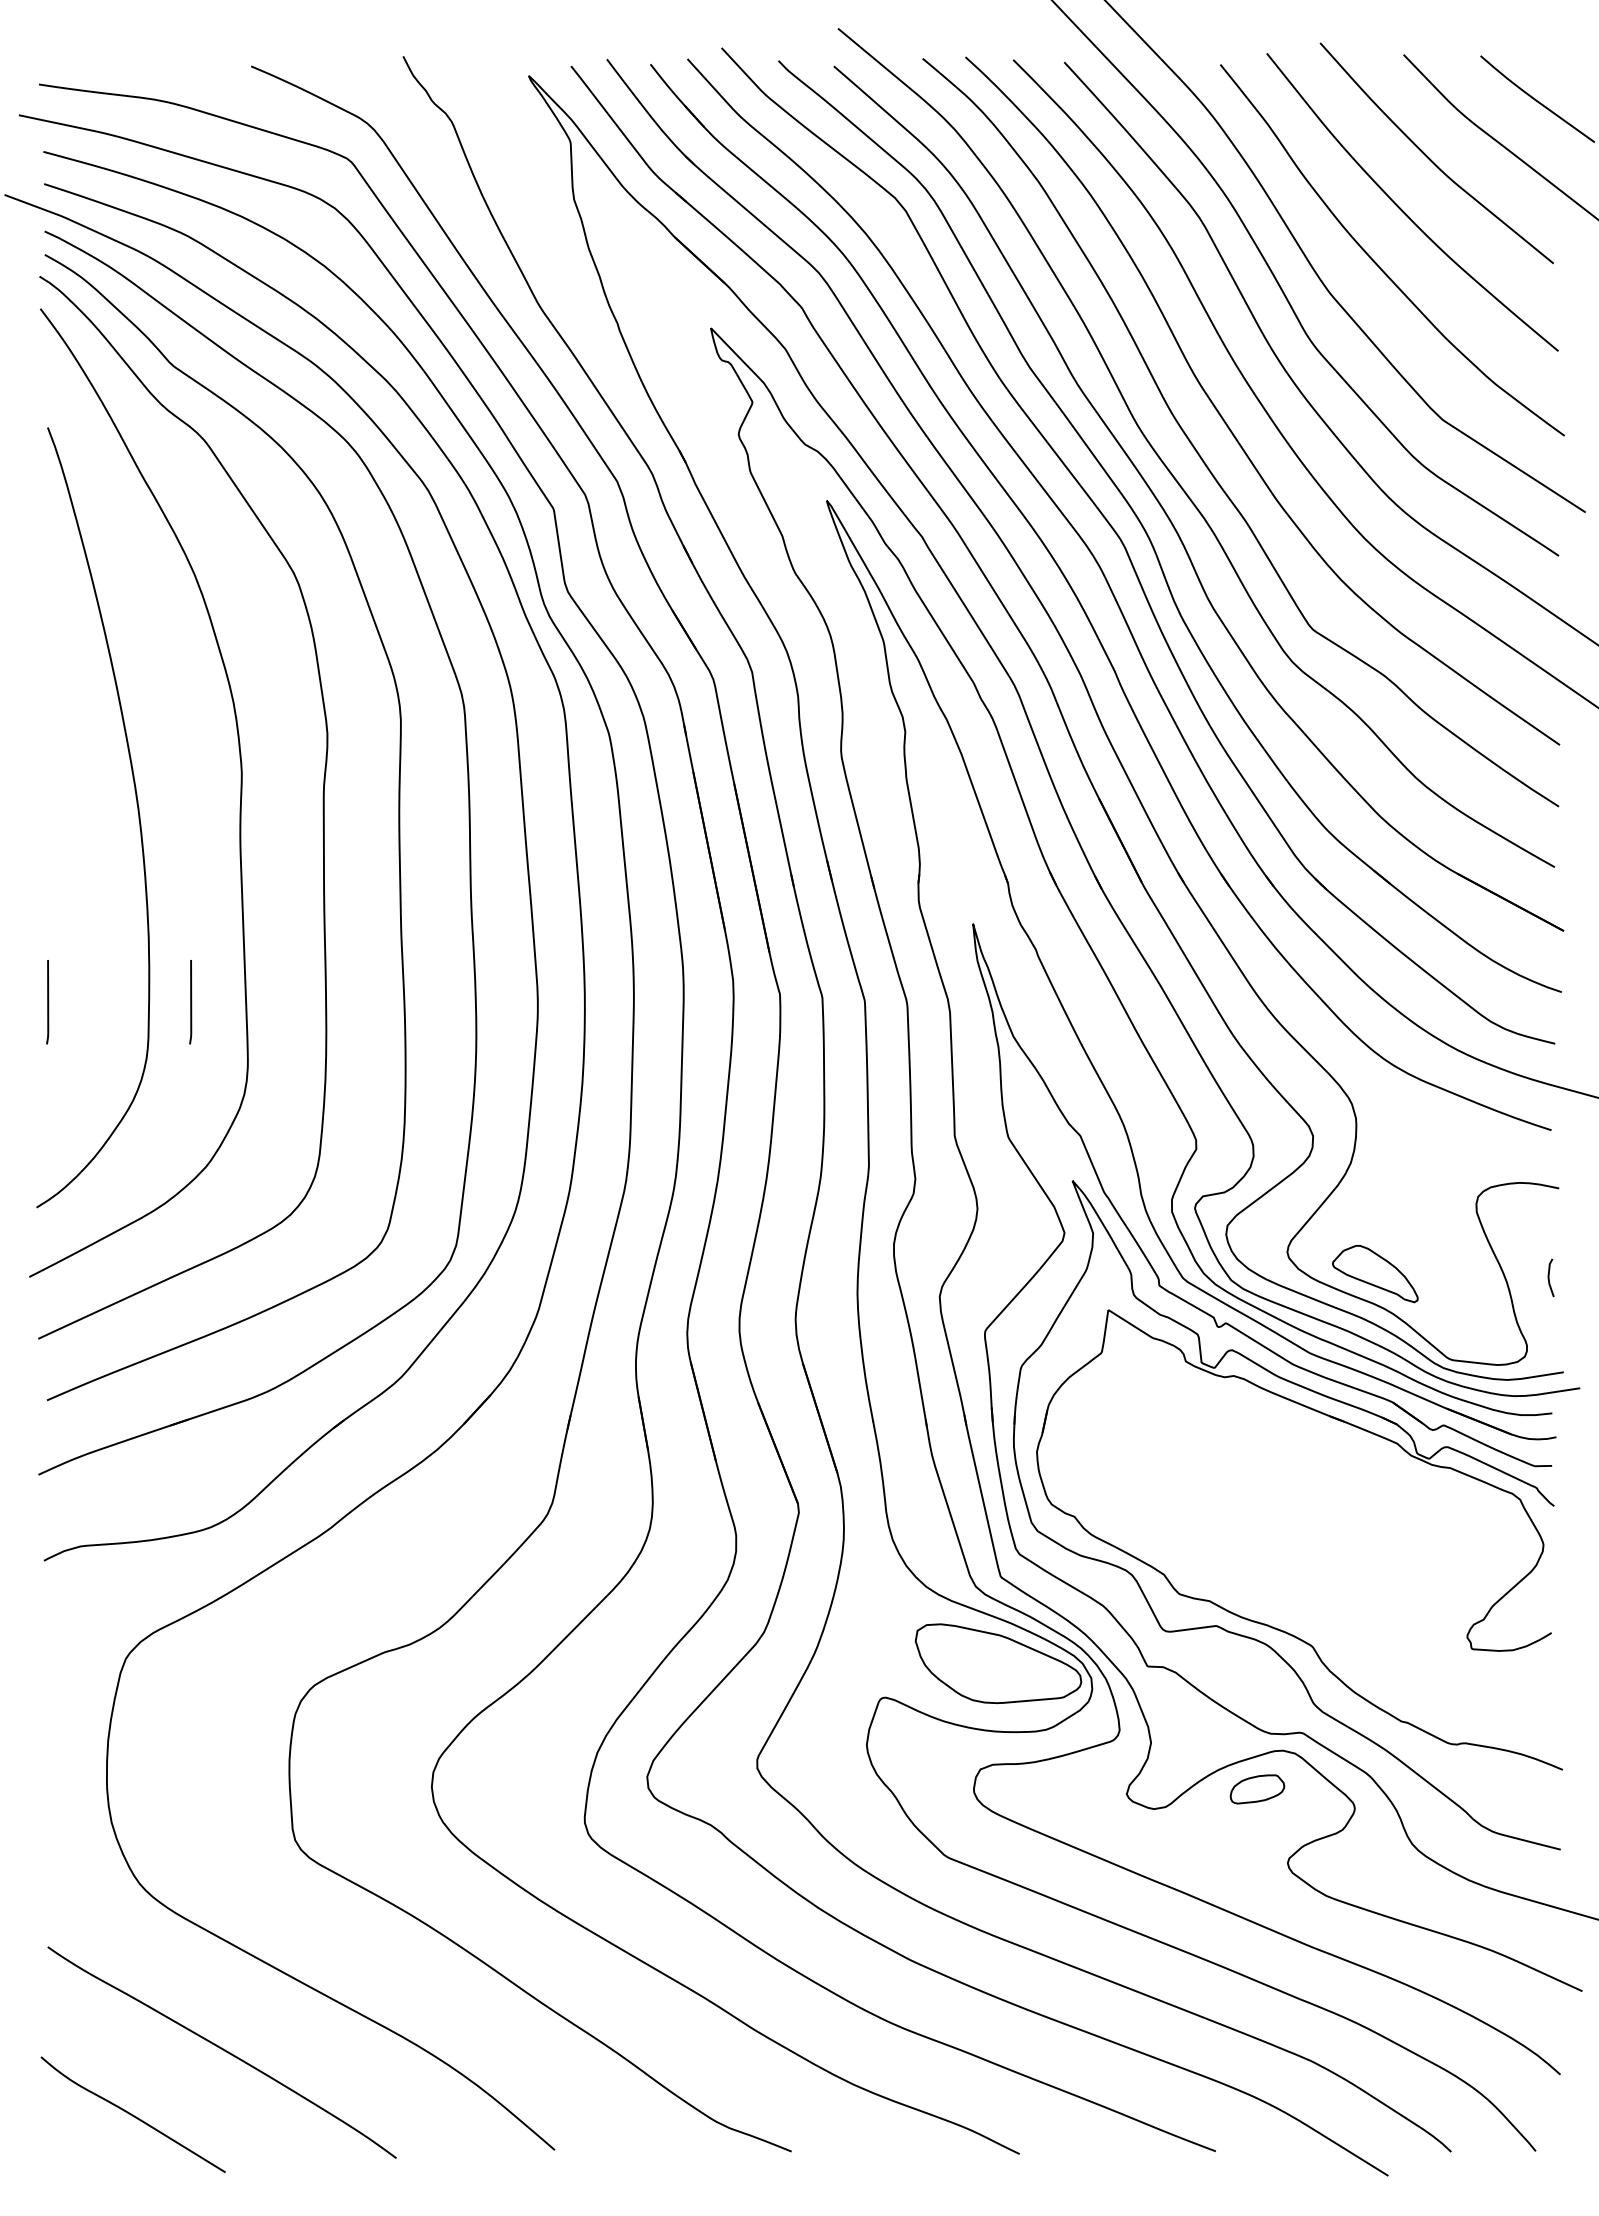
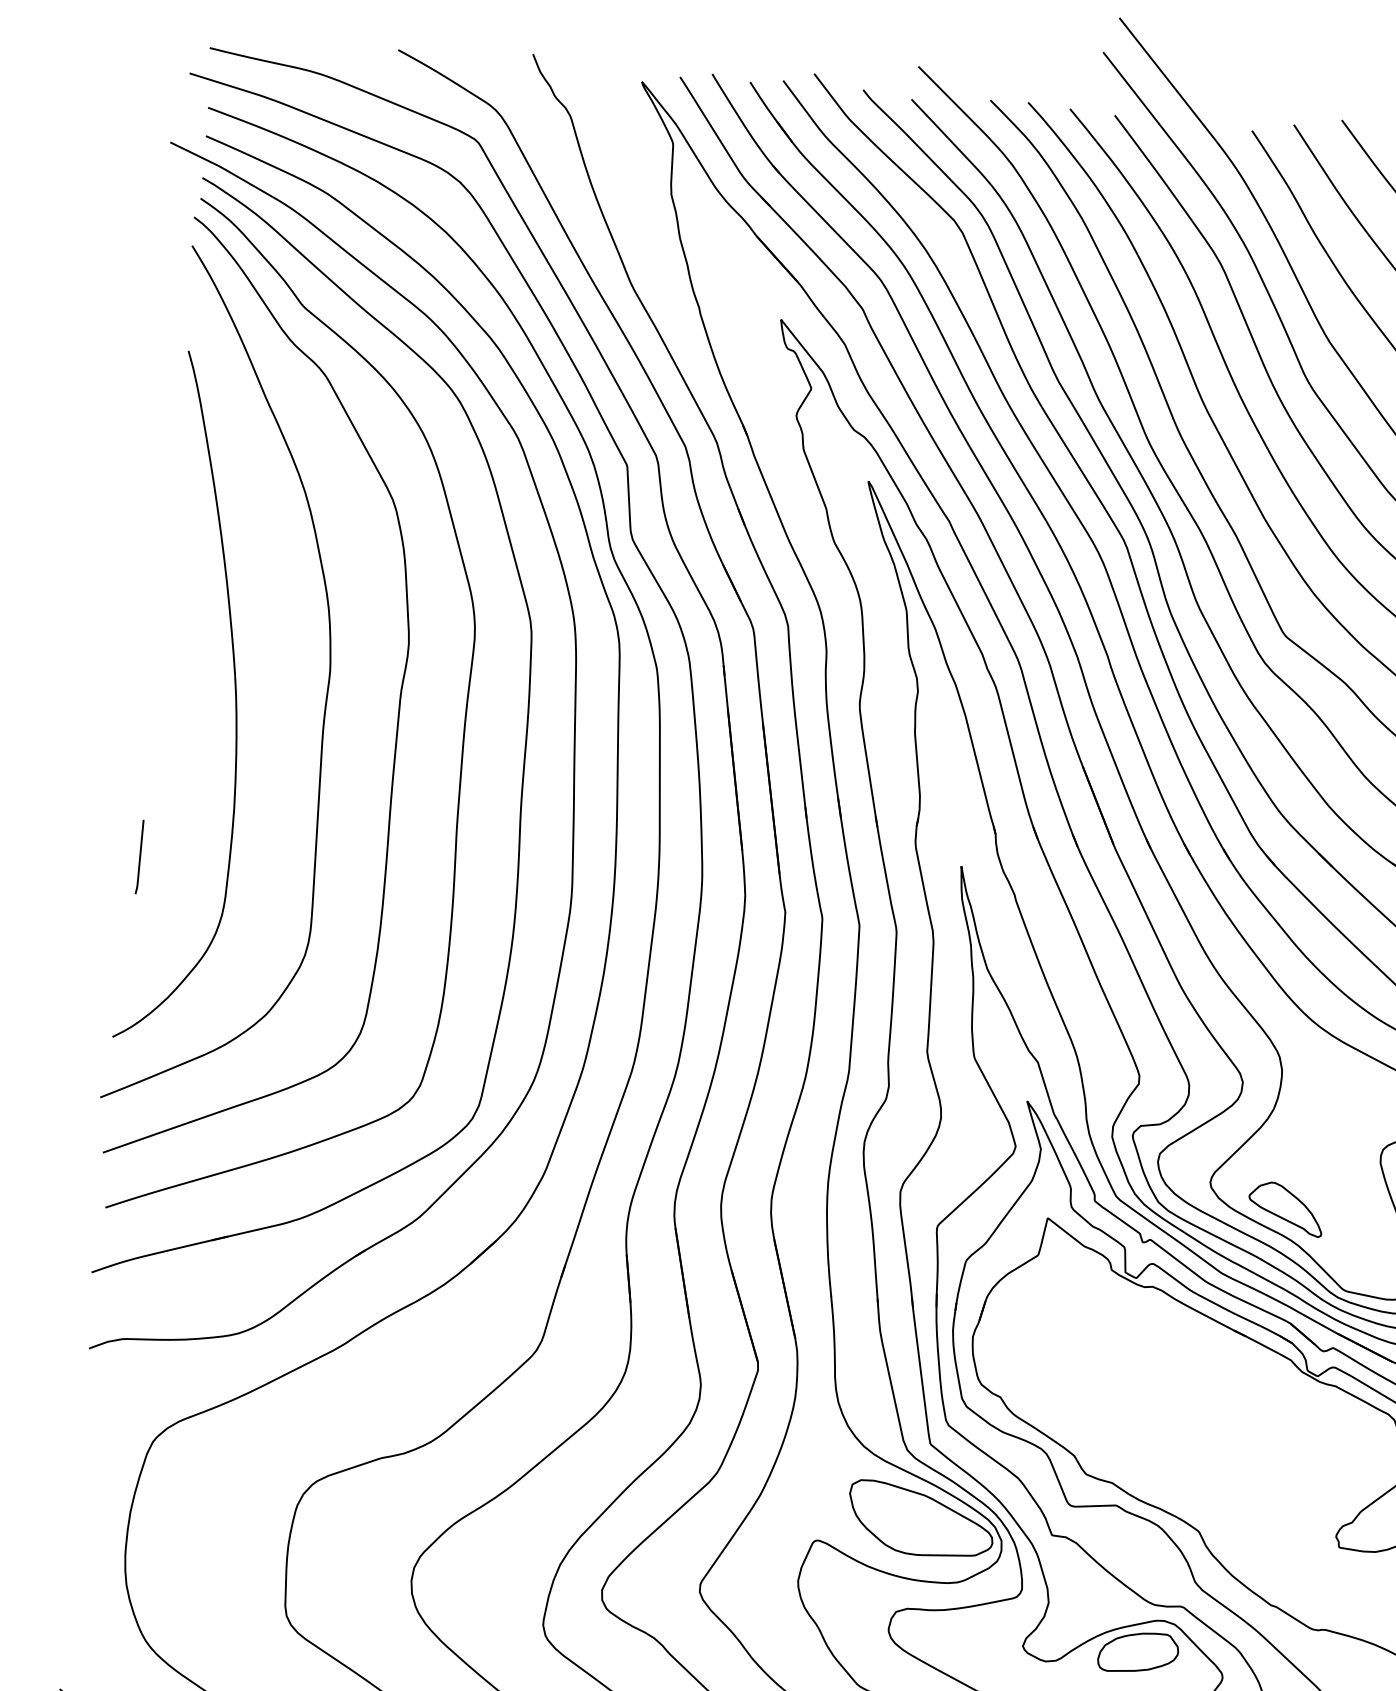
line: (190, 1002) -> (265, 869), removed
part: (1257, 1789) -> (1138, 1652), size x1.67

